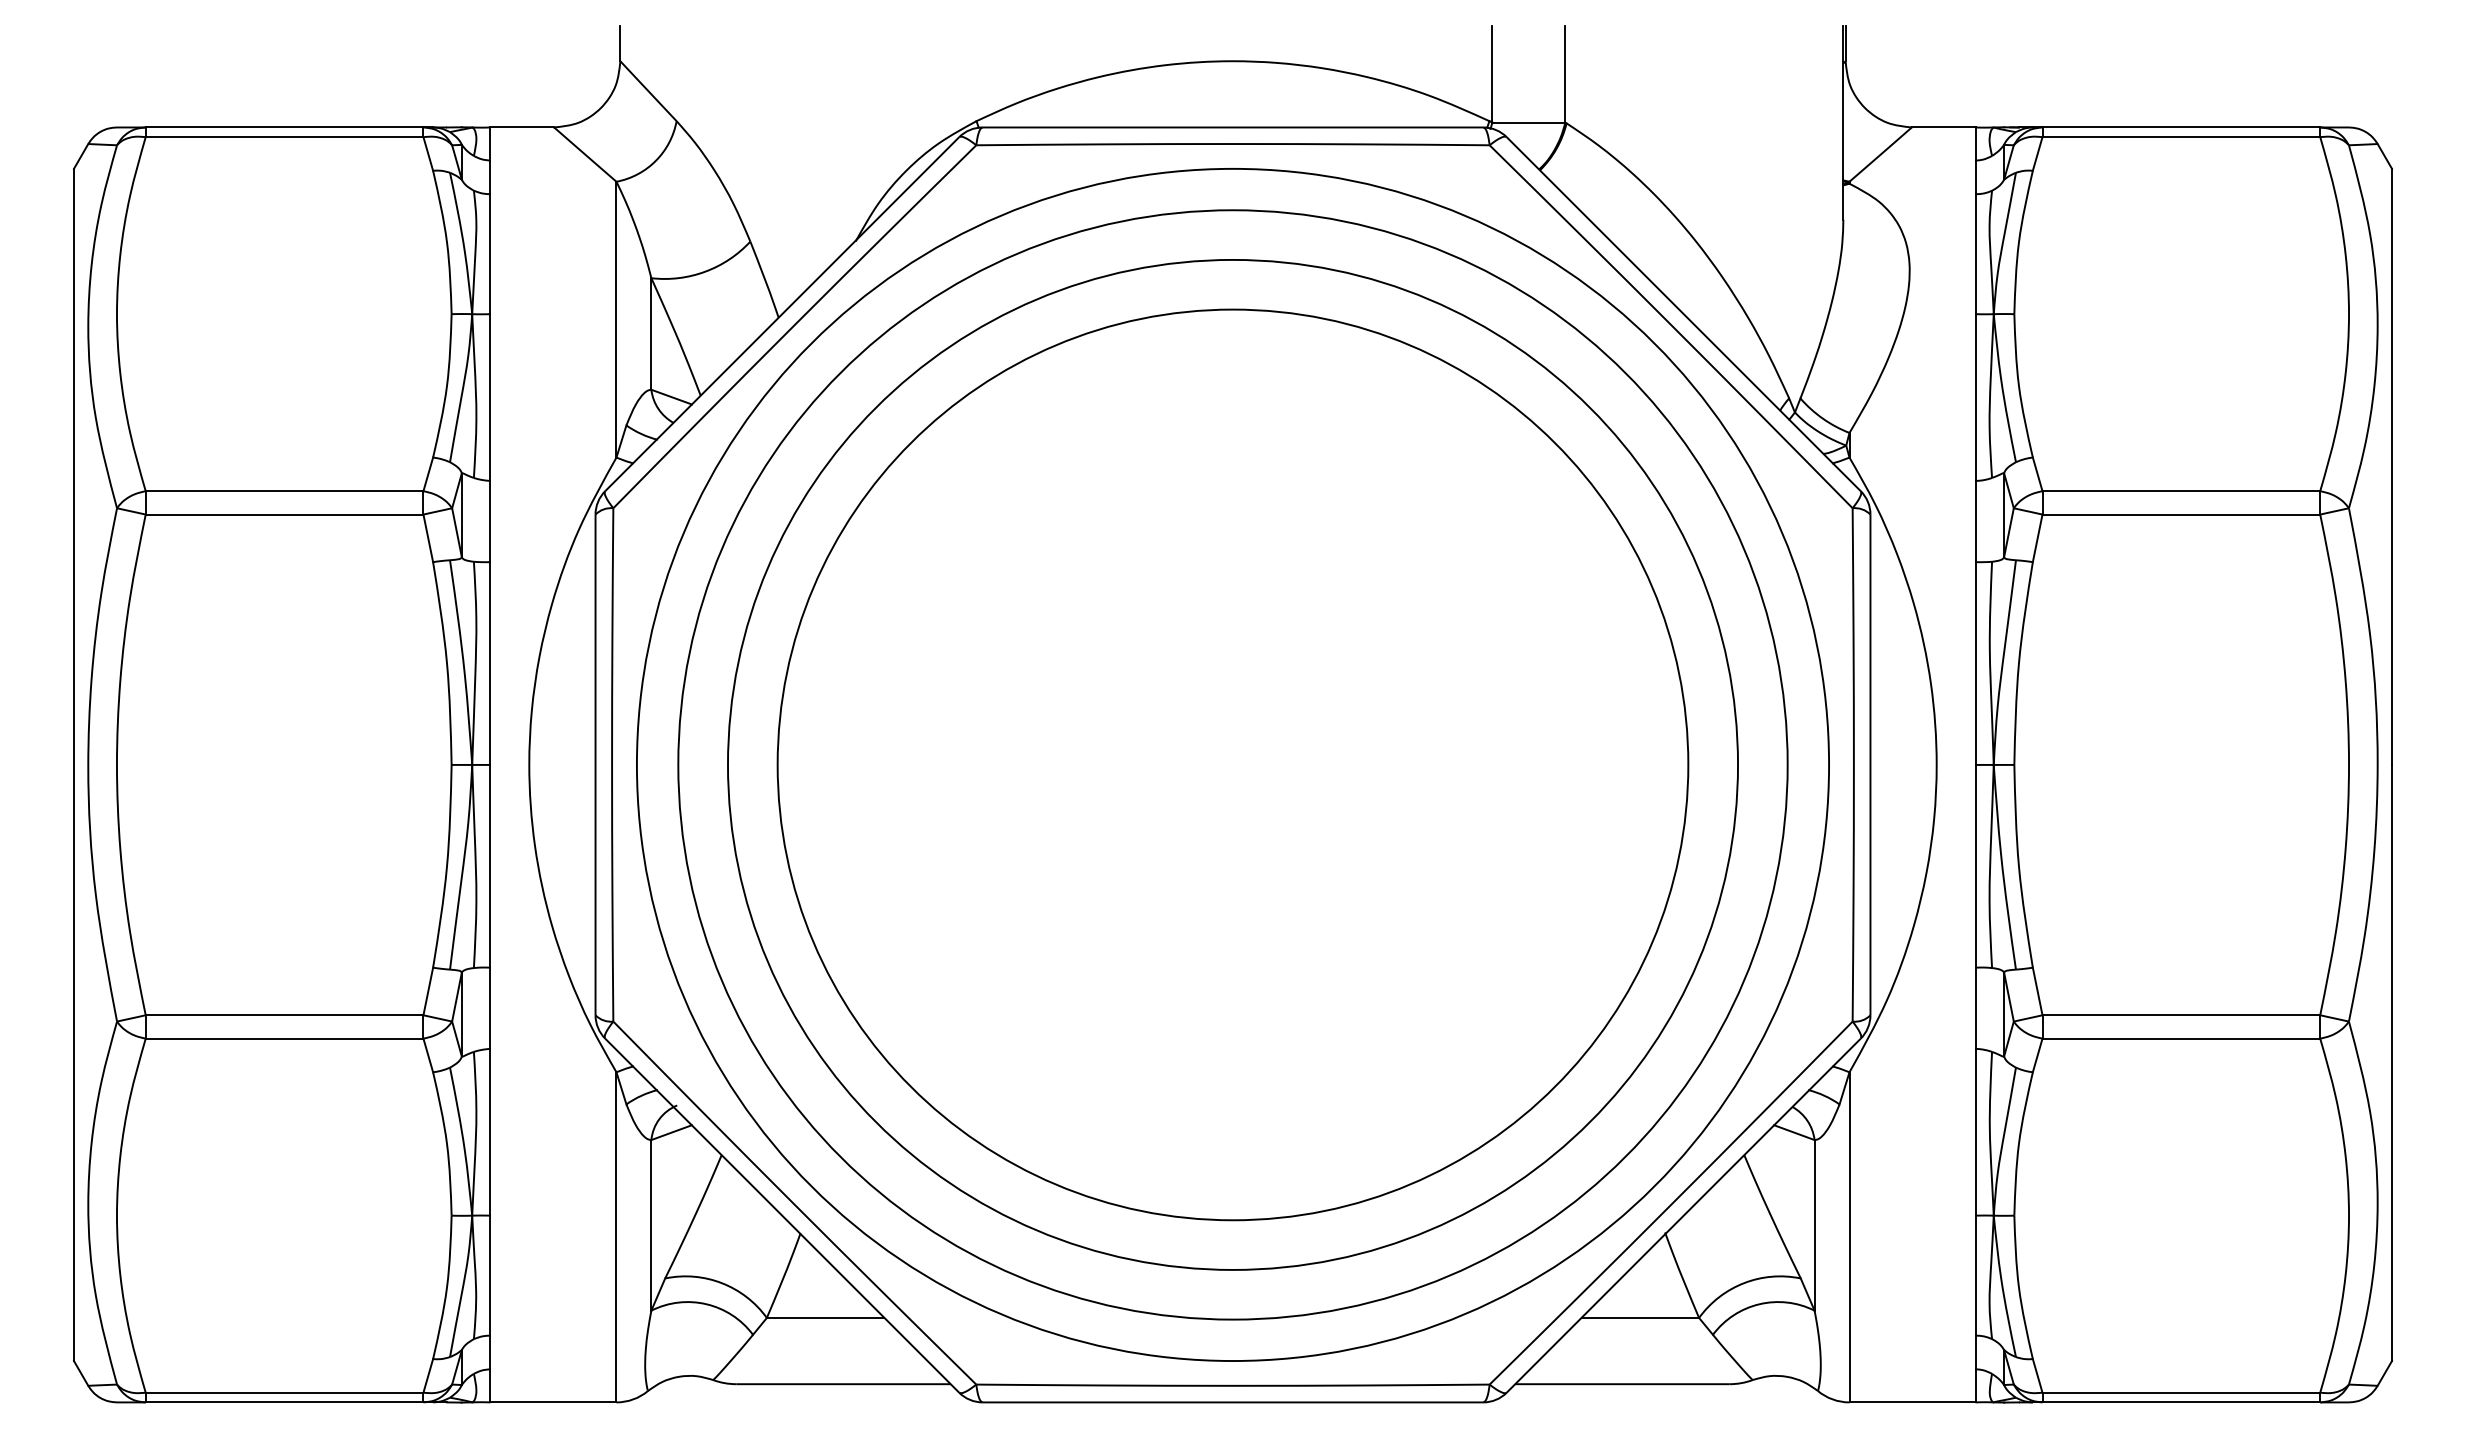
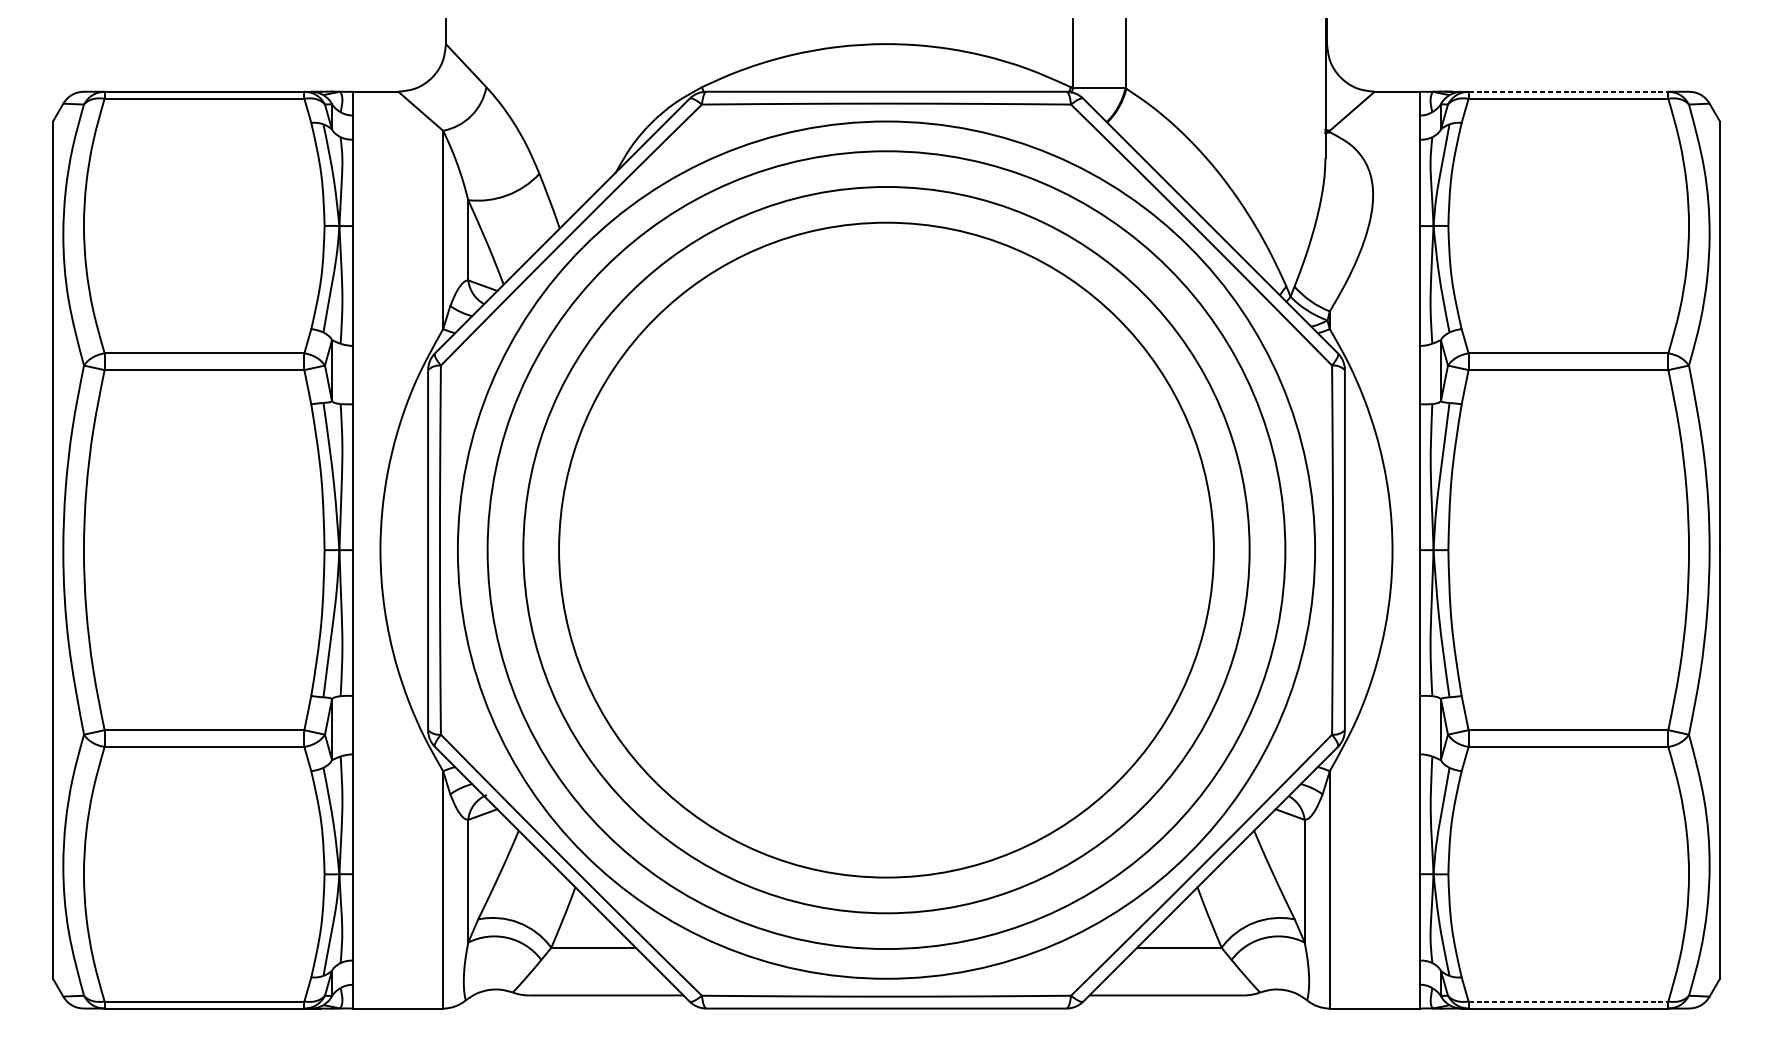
line: (2181, 127) -> (1568, 91), solid -> dashed
line: (2181, 1392) -> (1568, 1001), solid -> dashed

